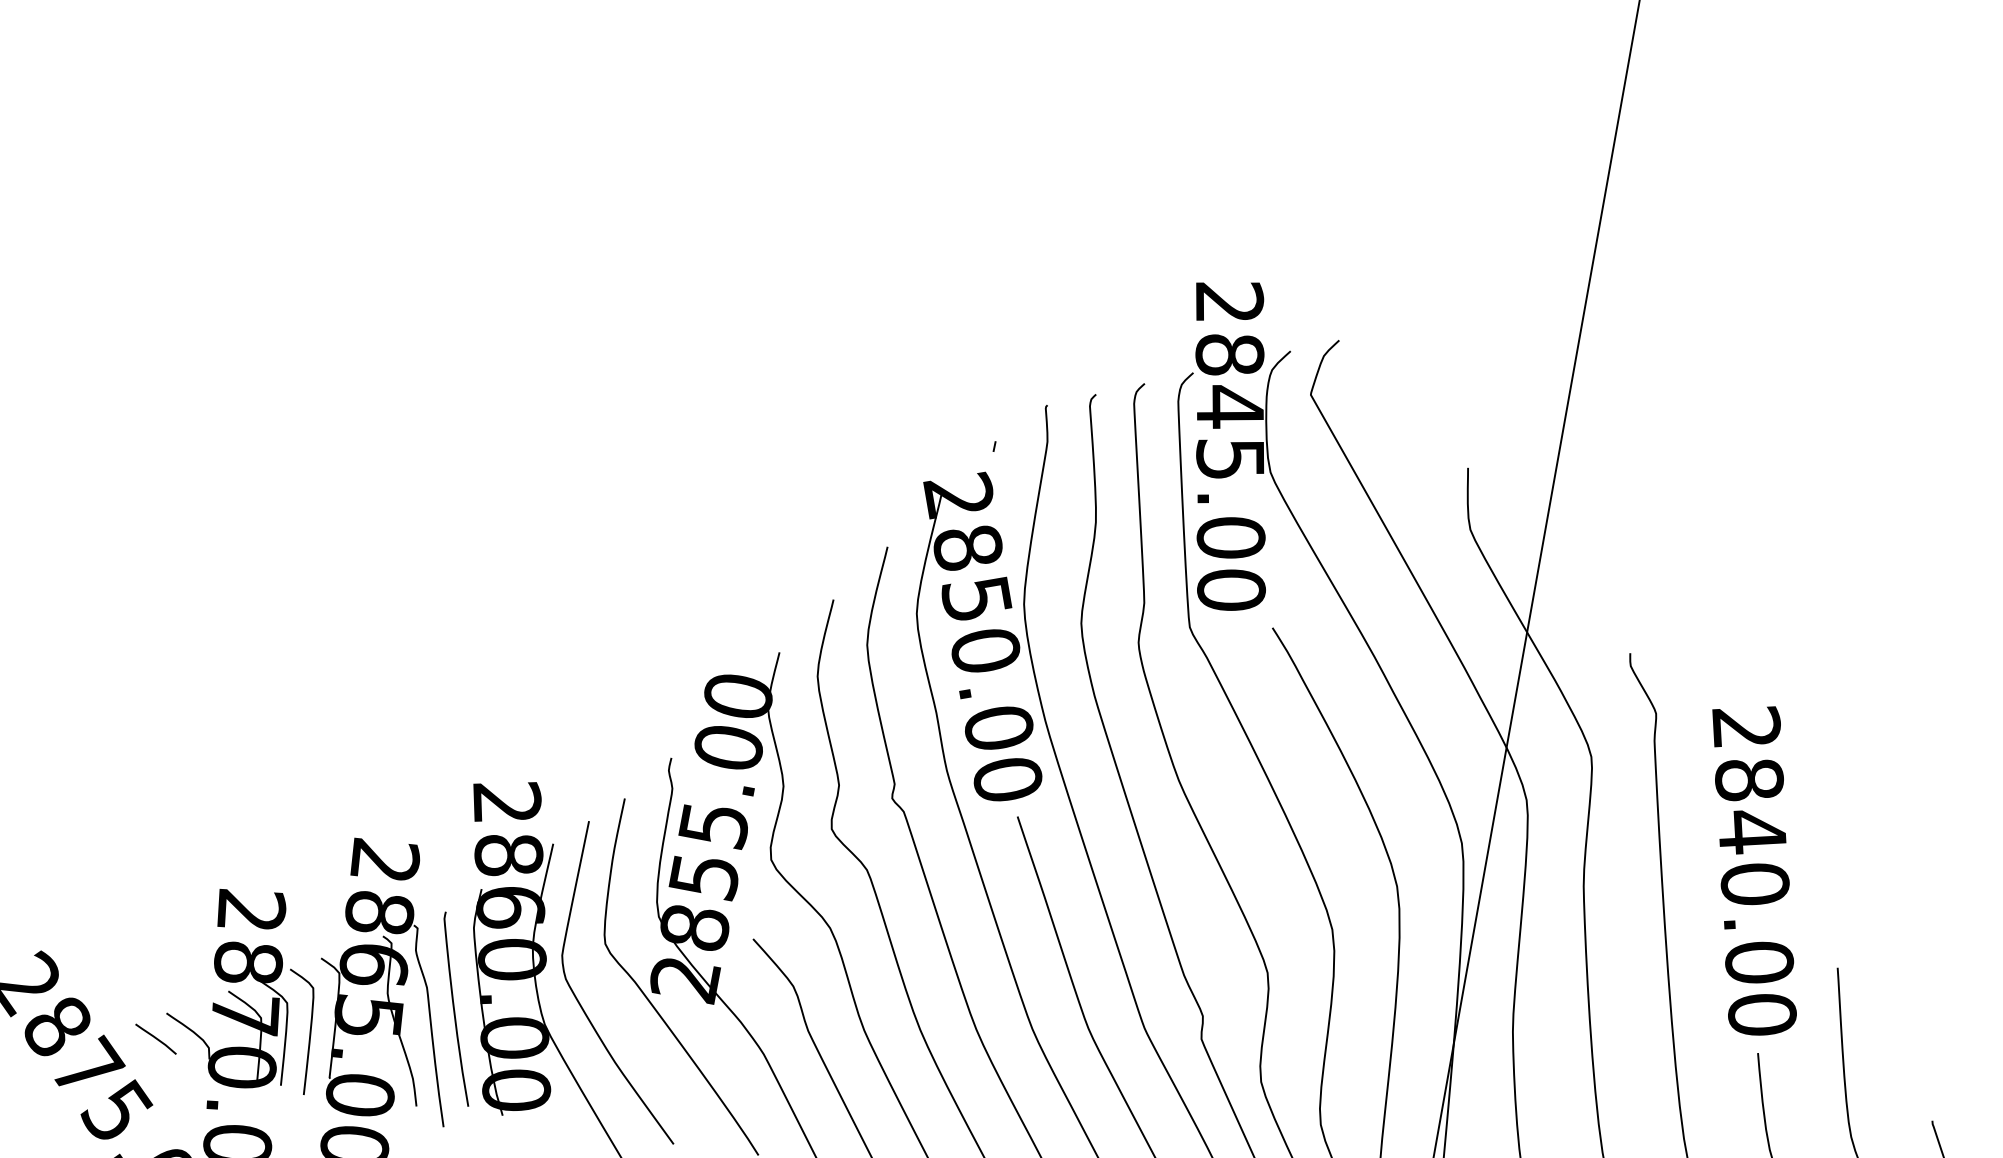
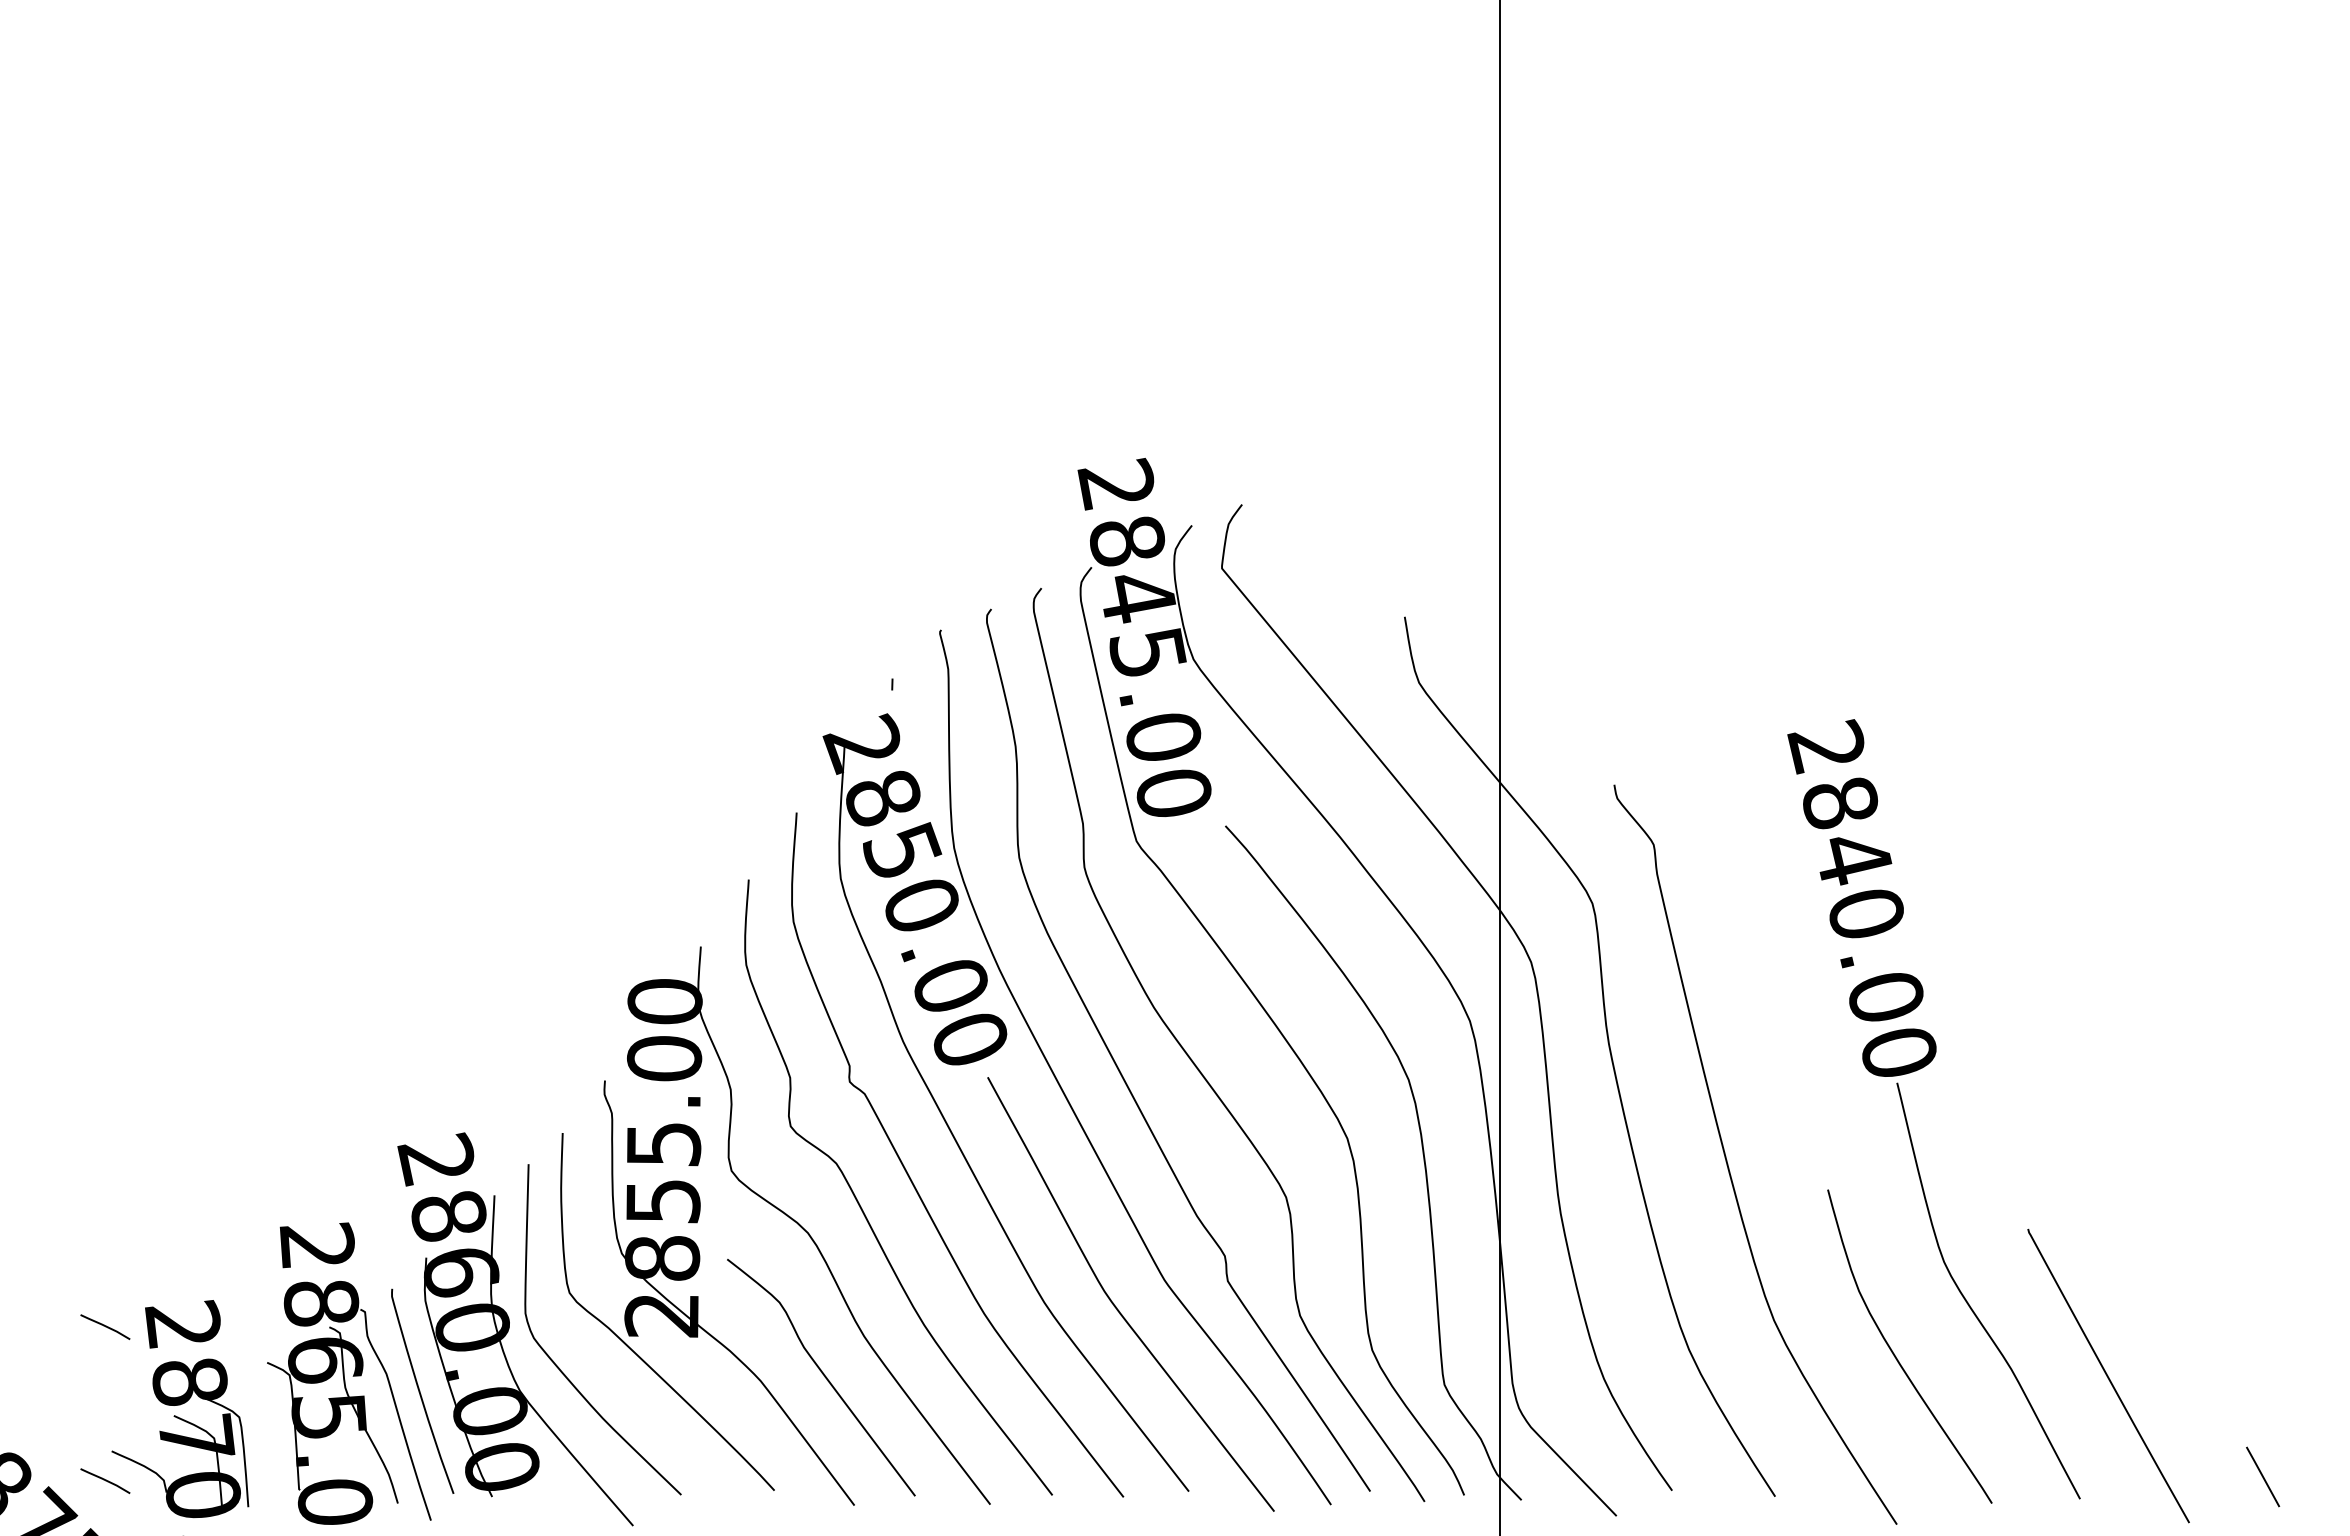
text: (1753, 868) -> (1861, 897), moved
line: (180, 899) -> (105, 1326), added
curve: (309, 1029) -> (268, 1441), removed

